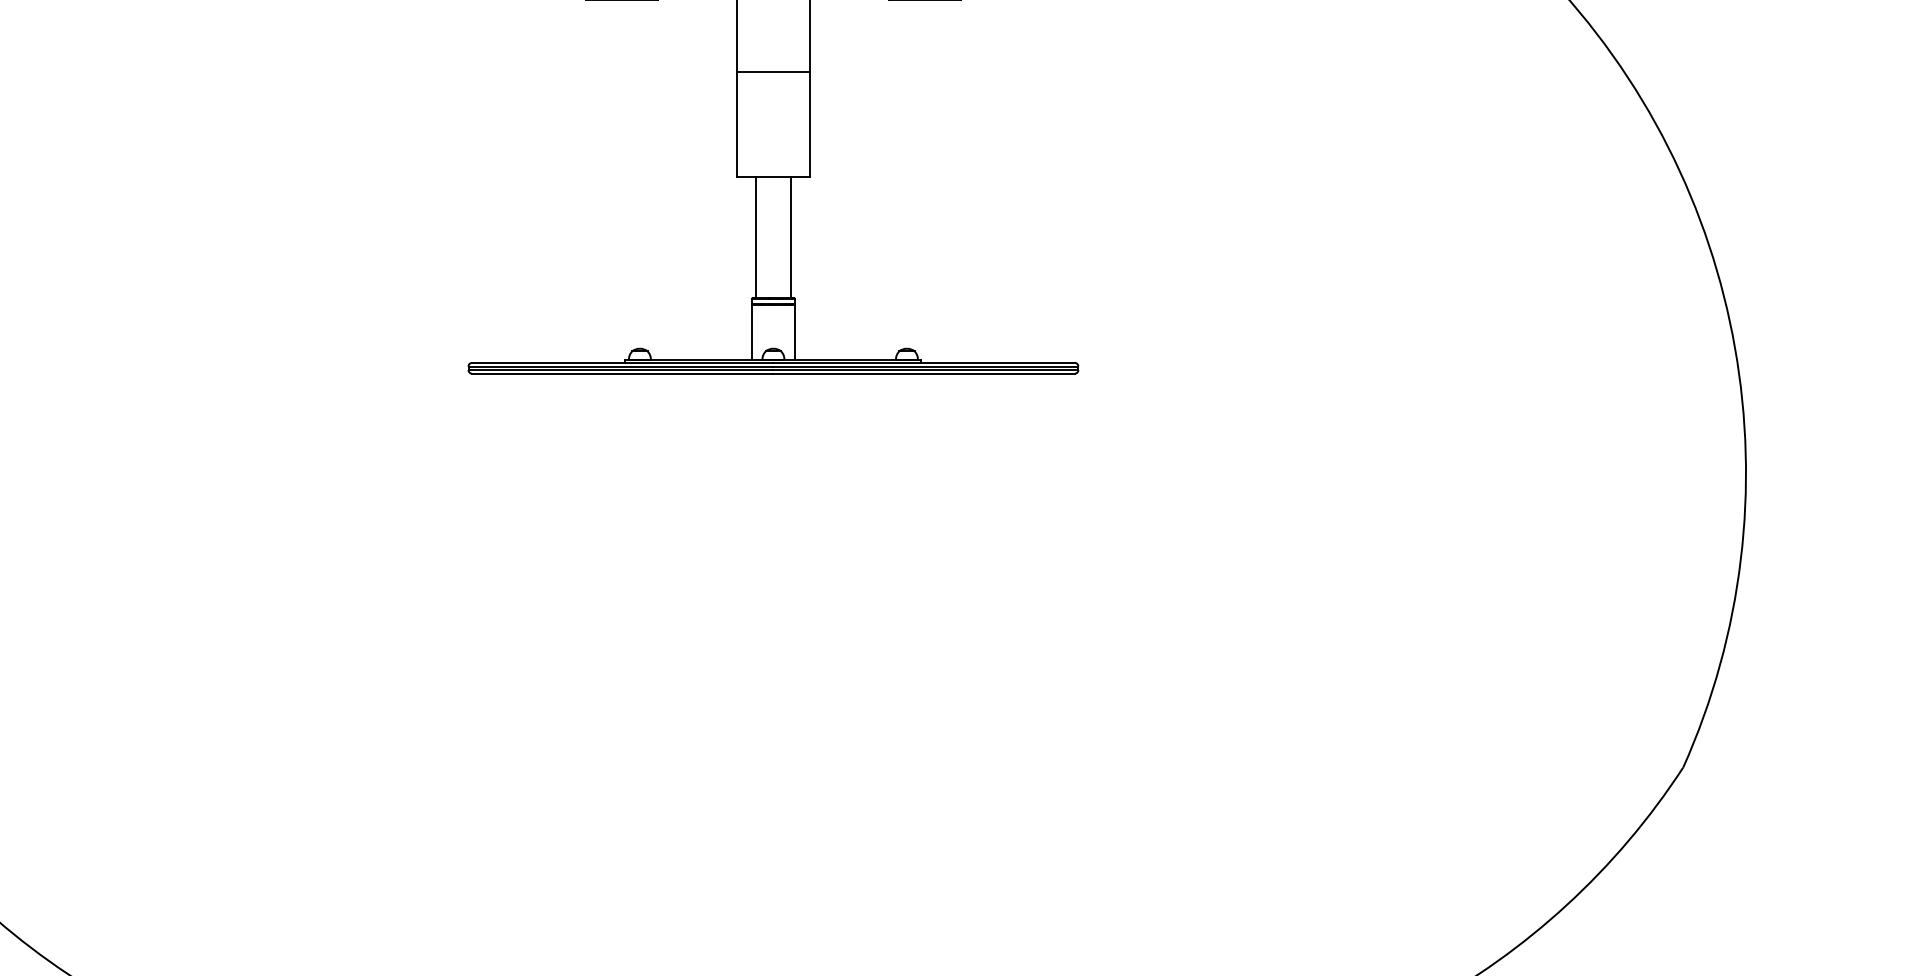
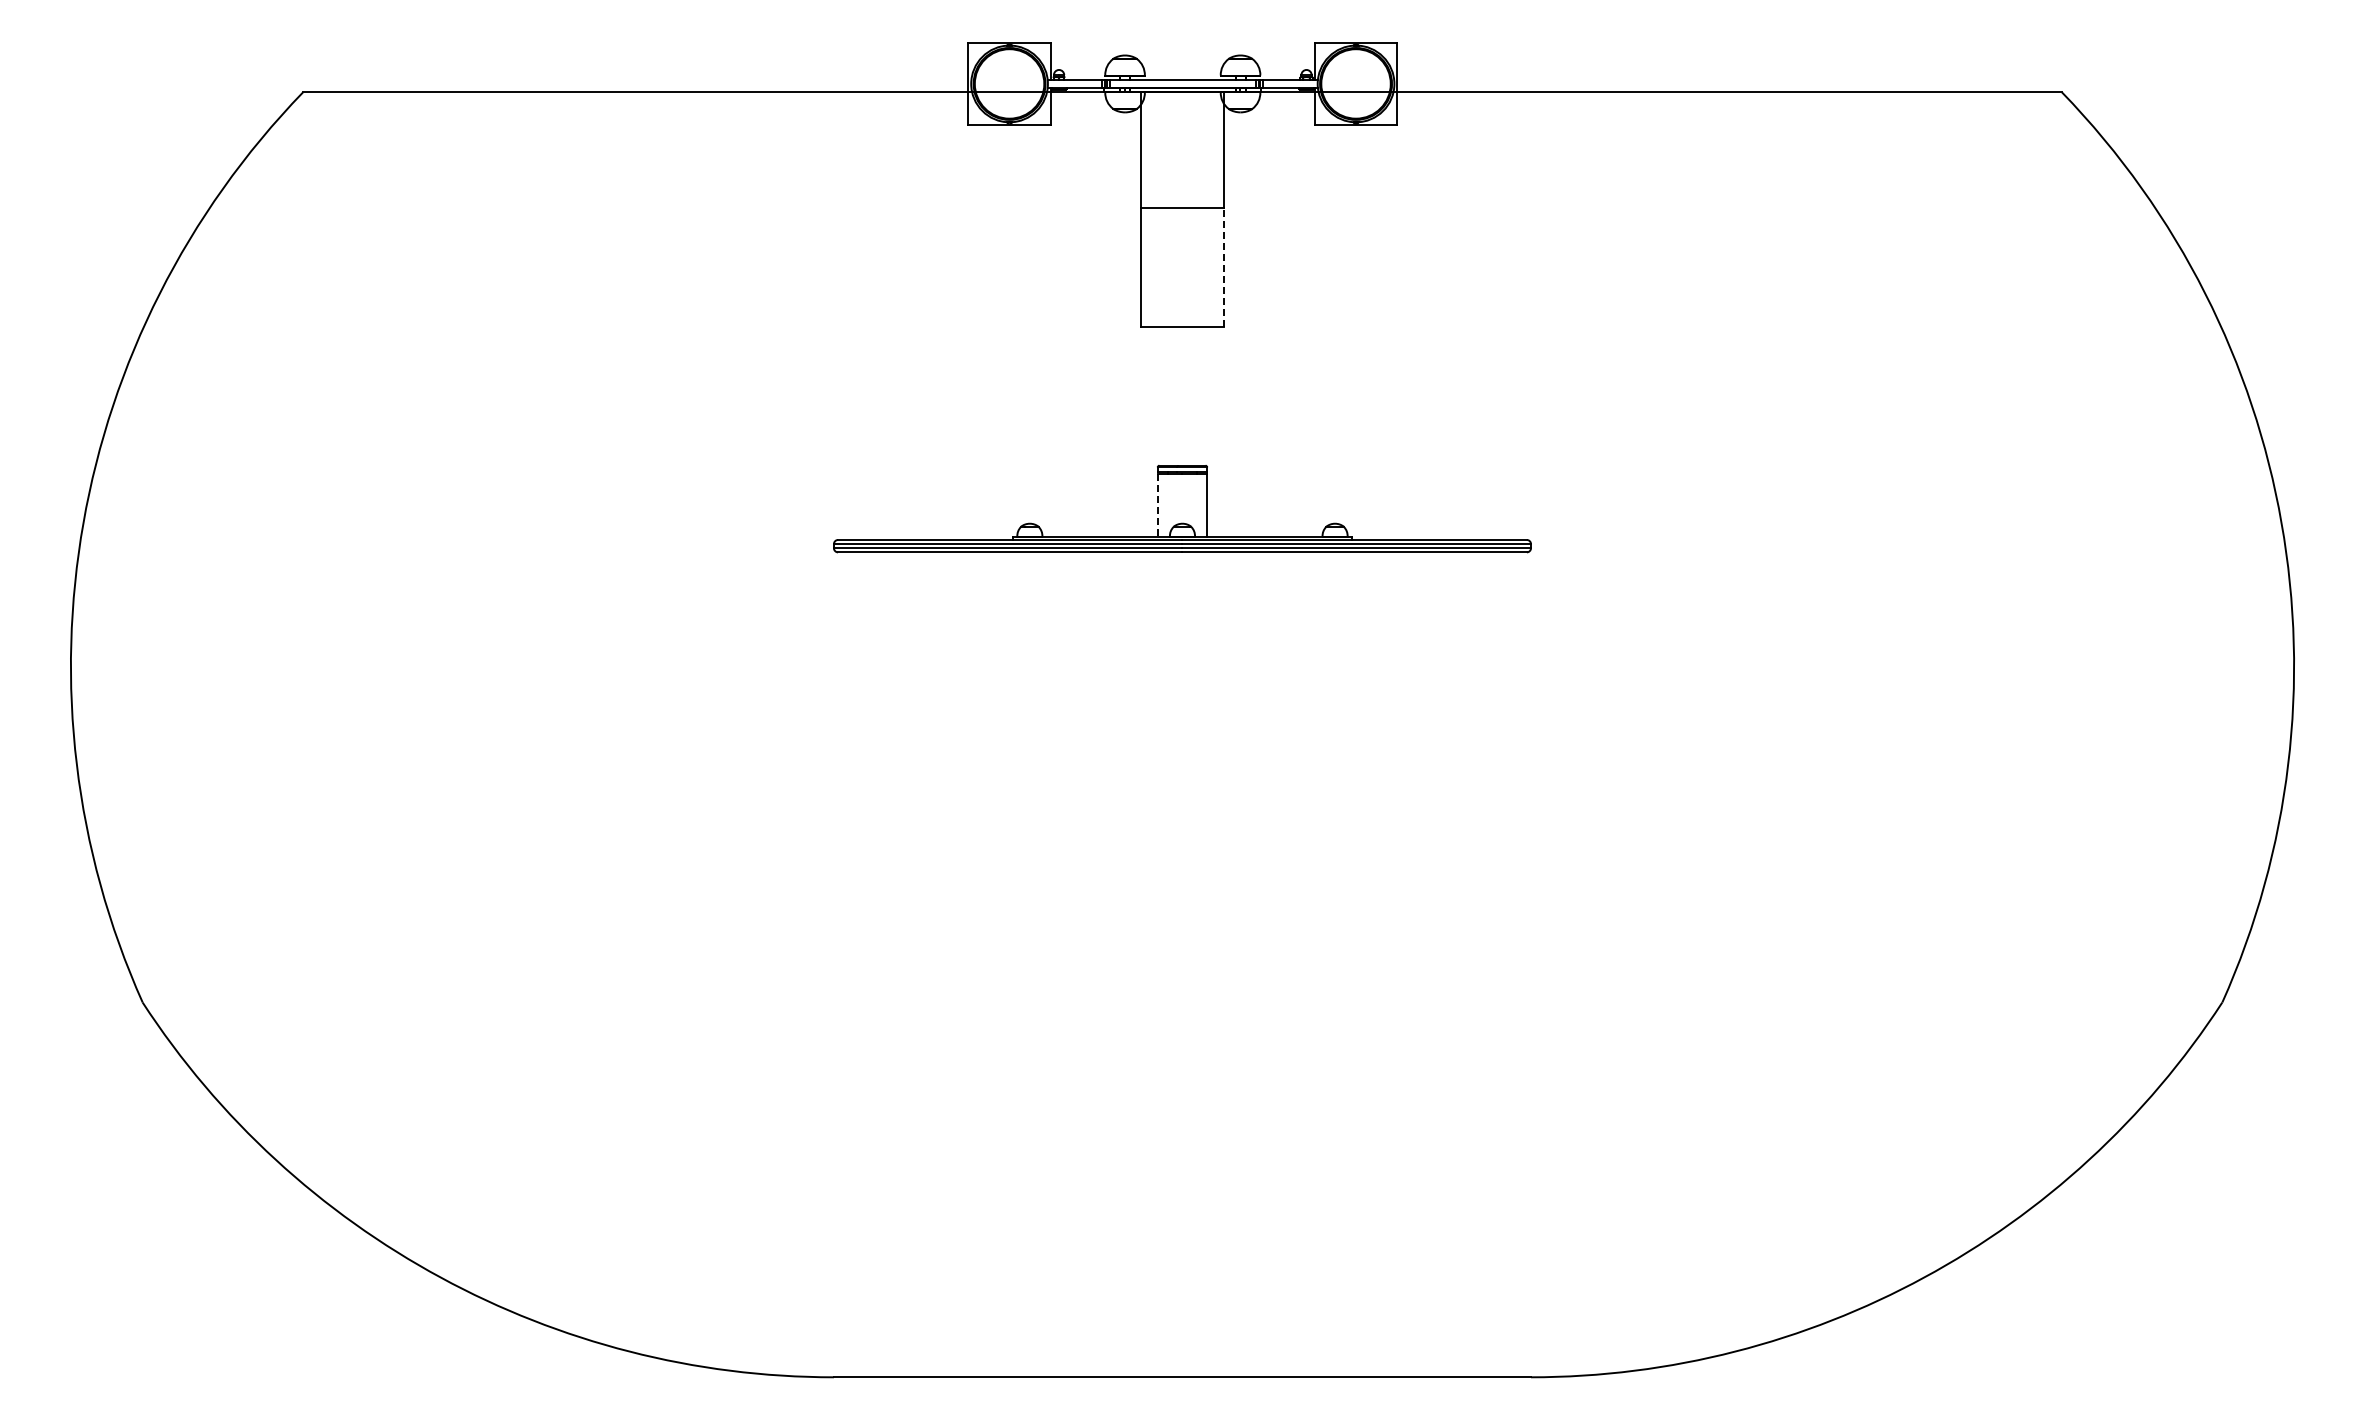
line: (809, 124) -> (1223, 267), solid -> dashed
line: (755, 237) -> (1162, 396), removed
line: (790, 237) -> (1202, 396), removed
line: (751, 332) -> (1157, 505), solid -> dashed

